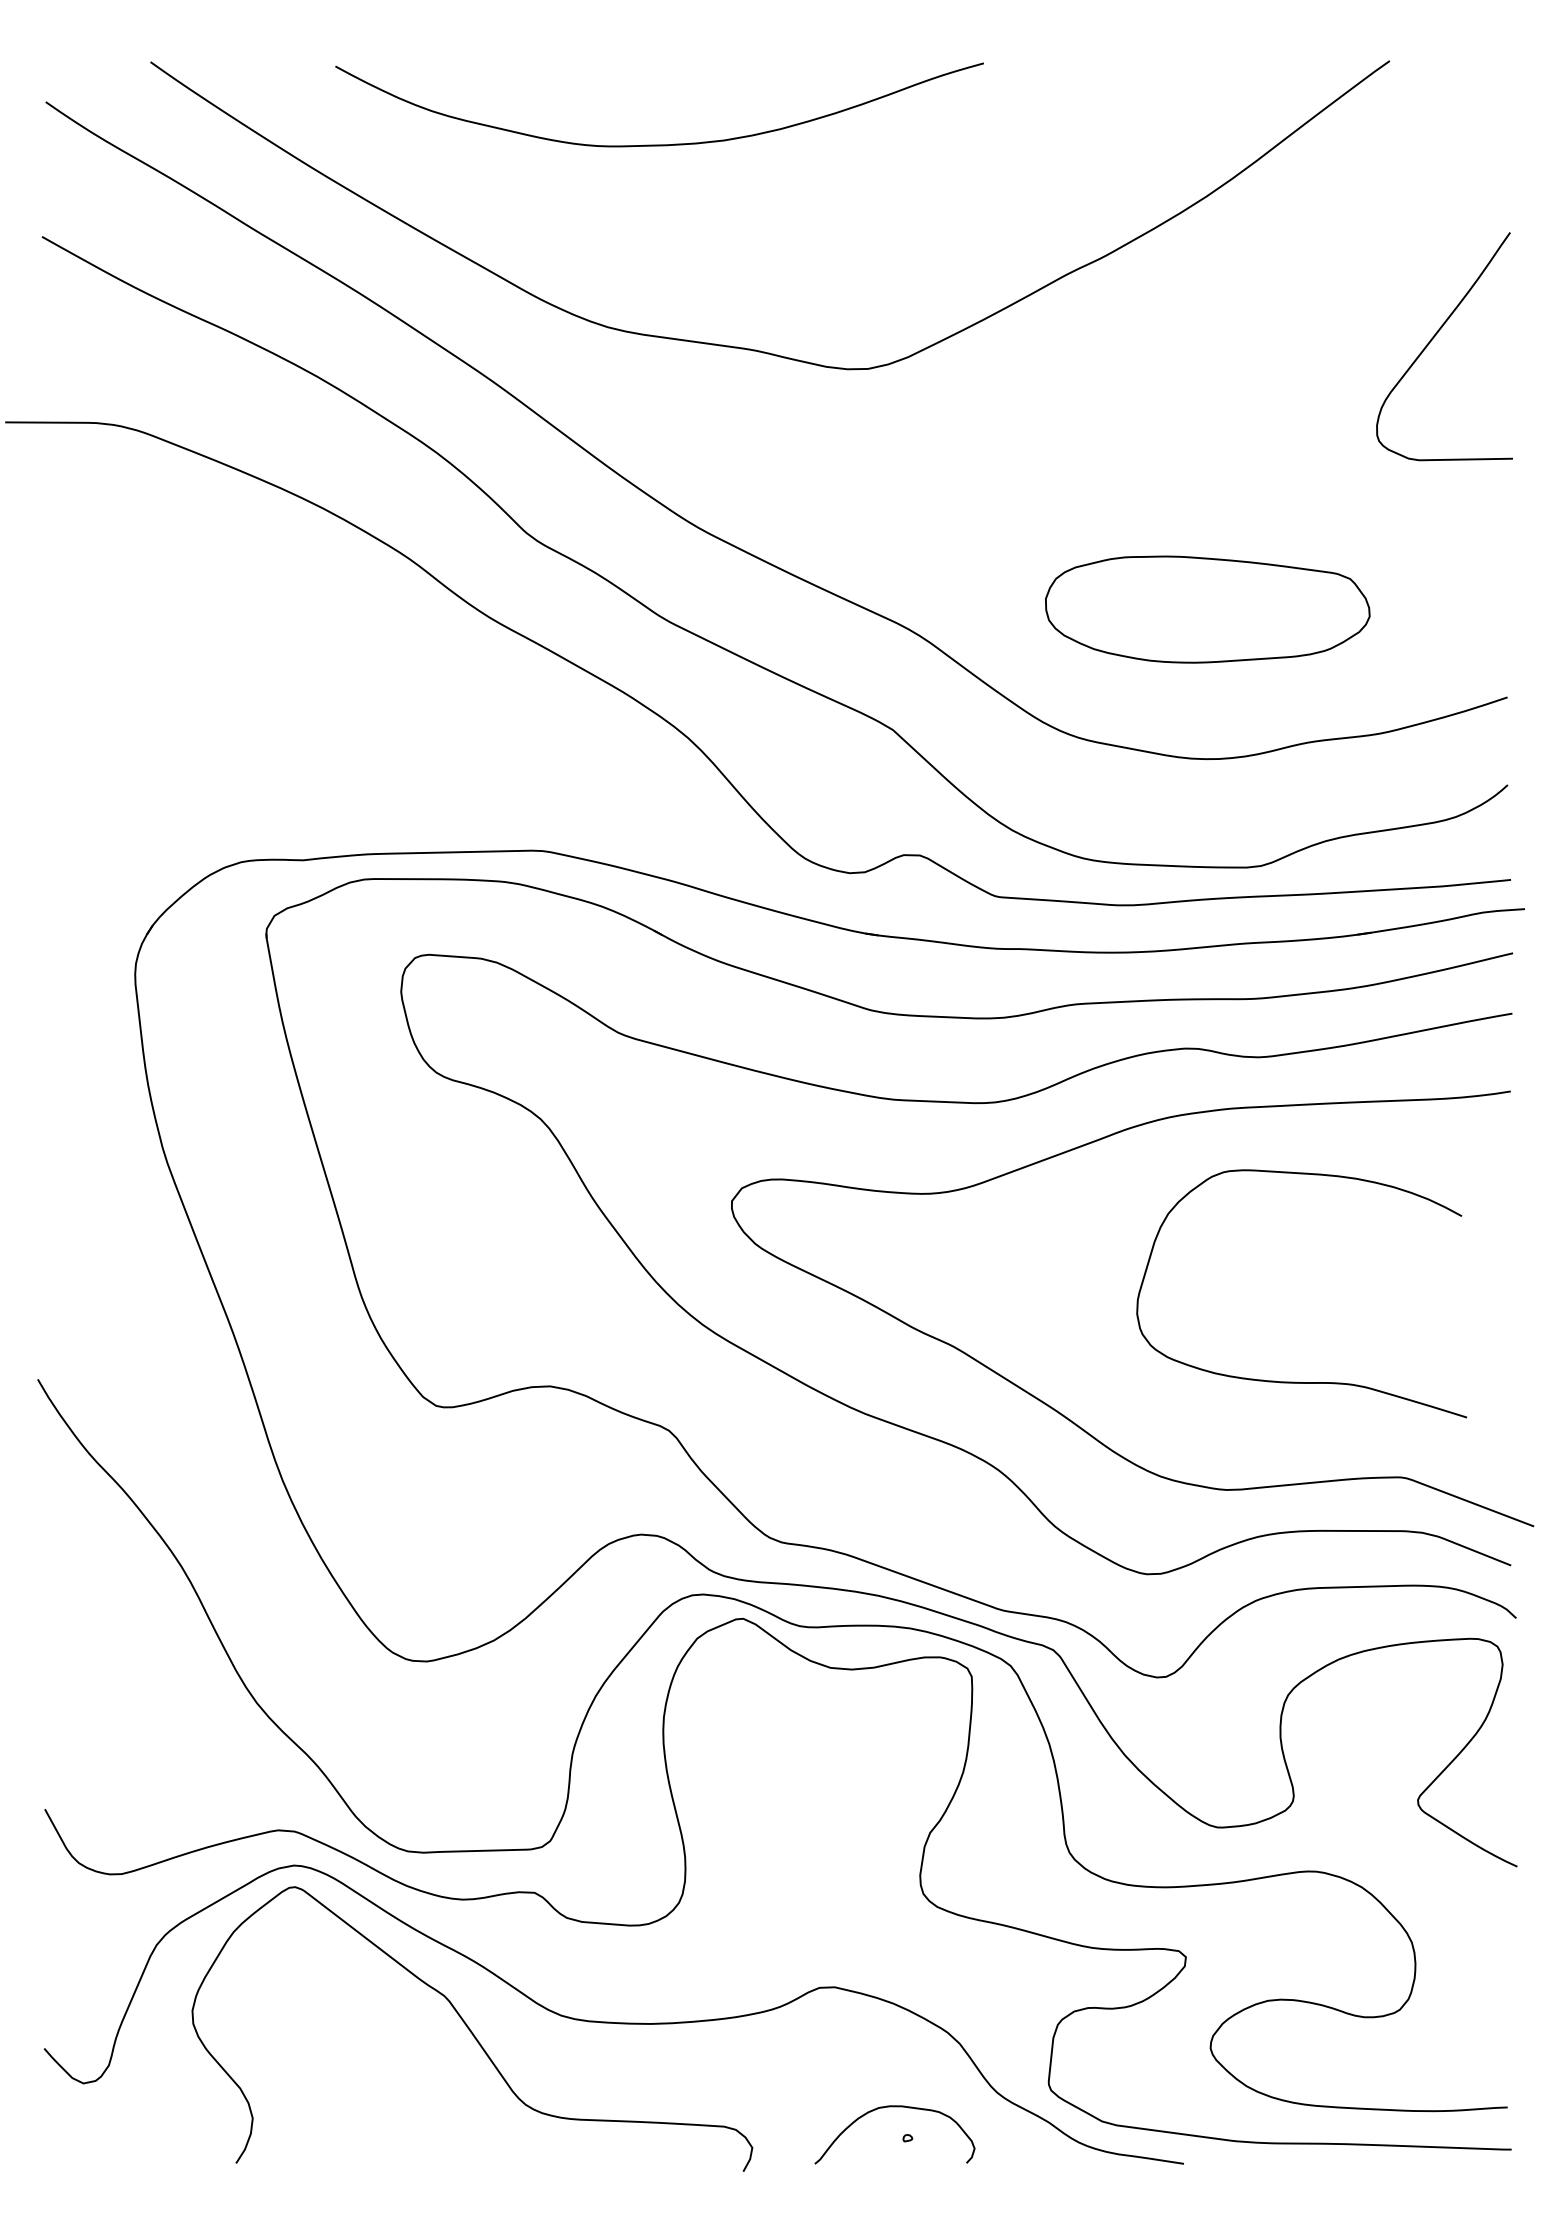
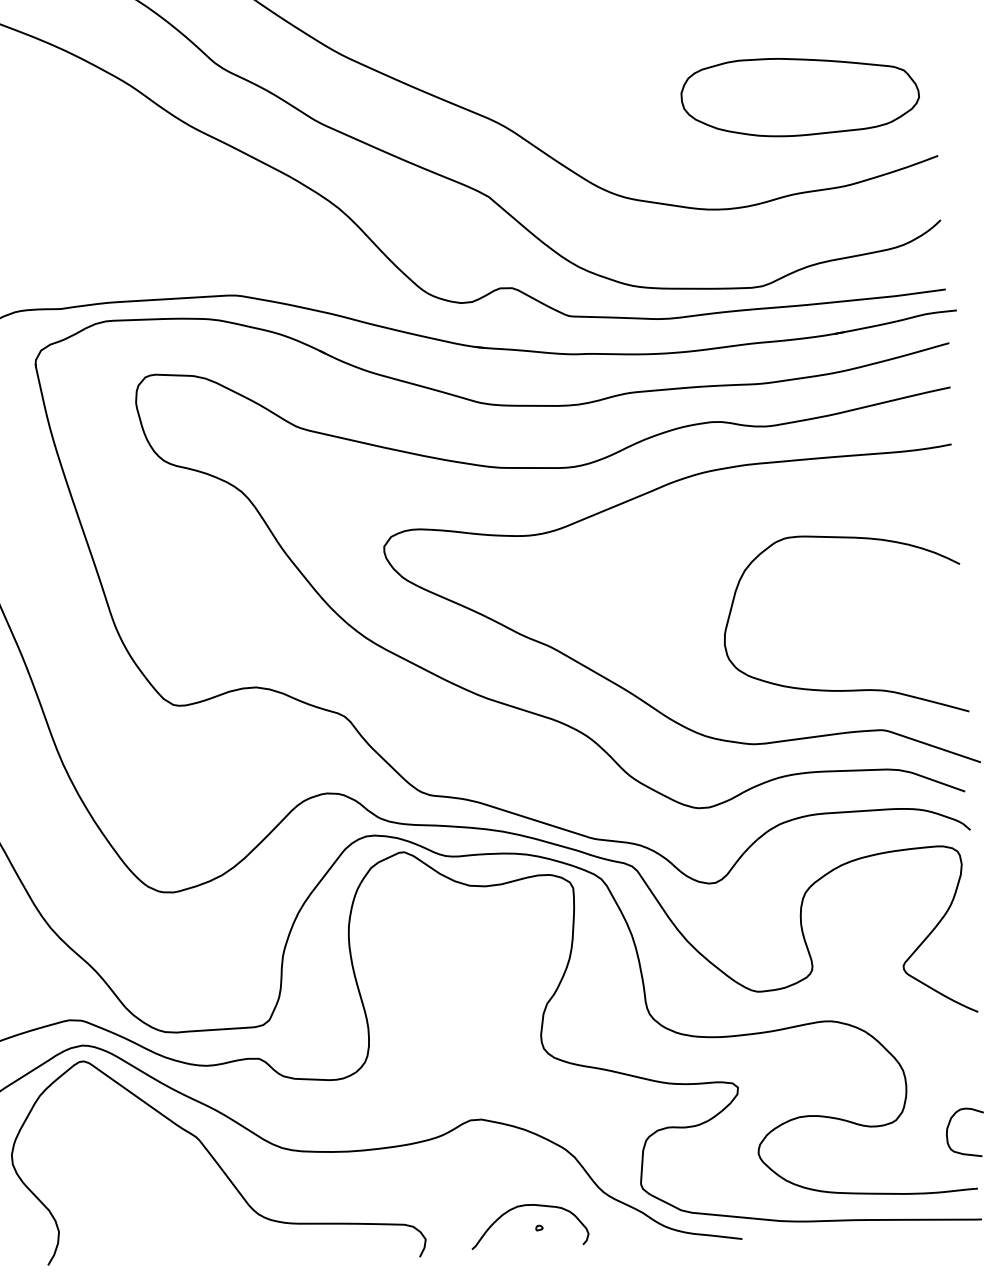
part: (1207, 609) -> (800, 96), moved
curve: (1296, 1381) -> (843, 689), moved
curve: (1471, 2021) -> (948, 1126), added

